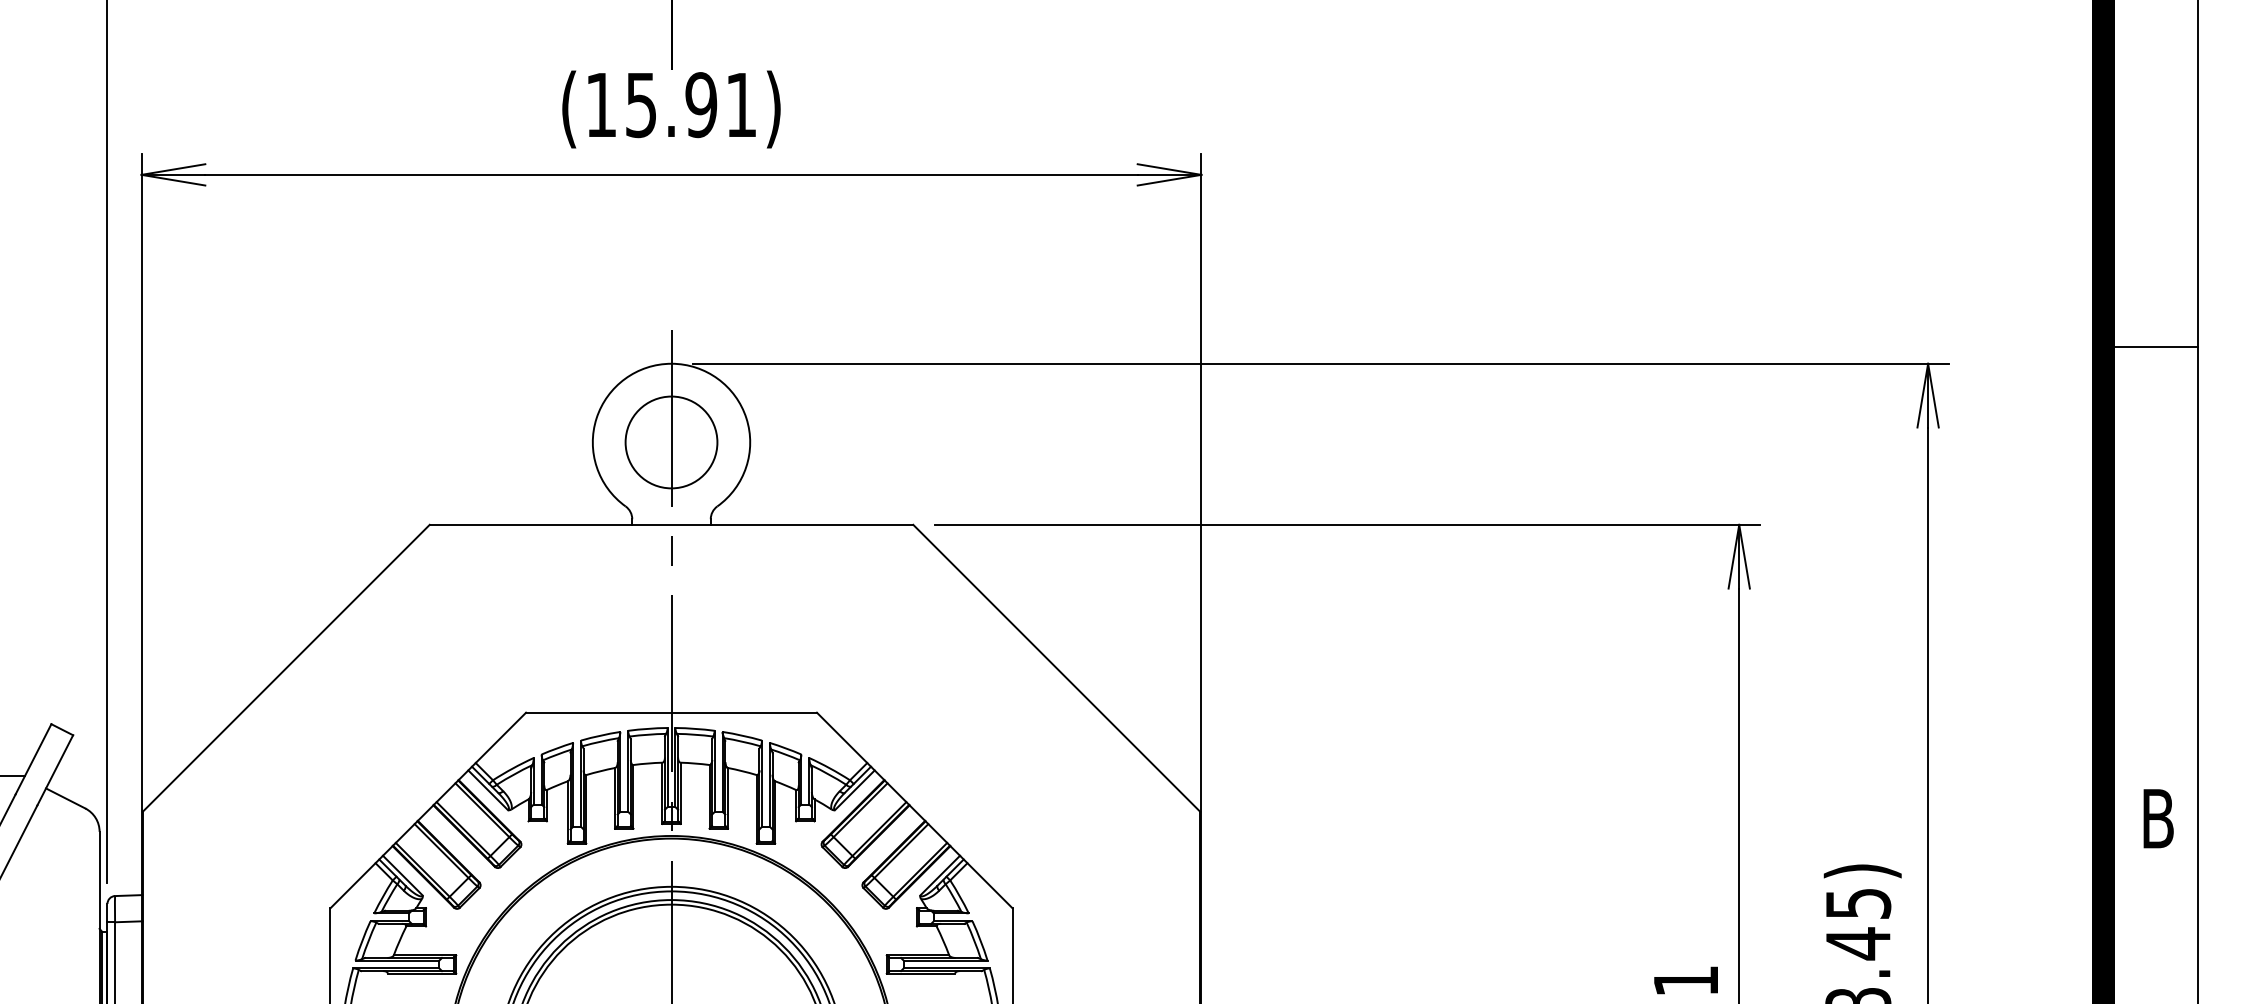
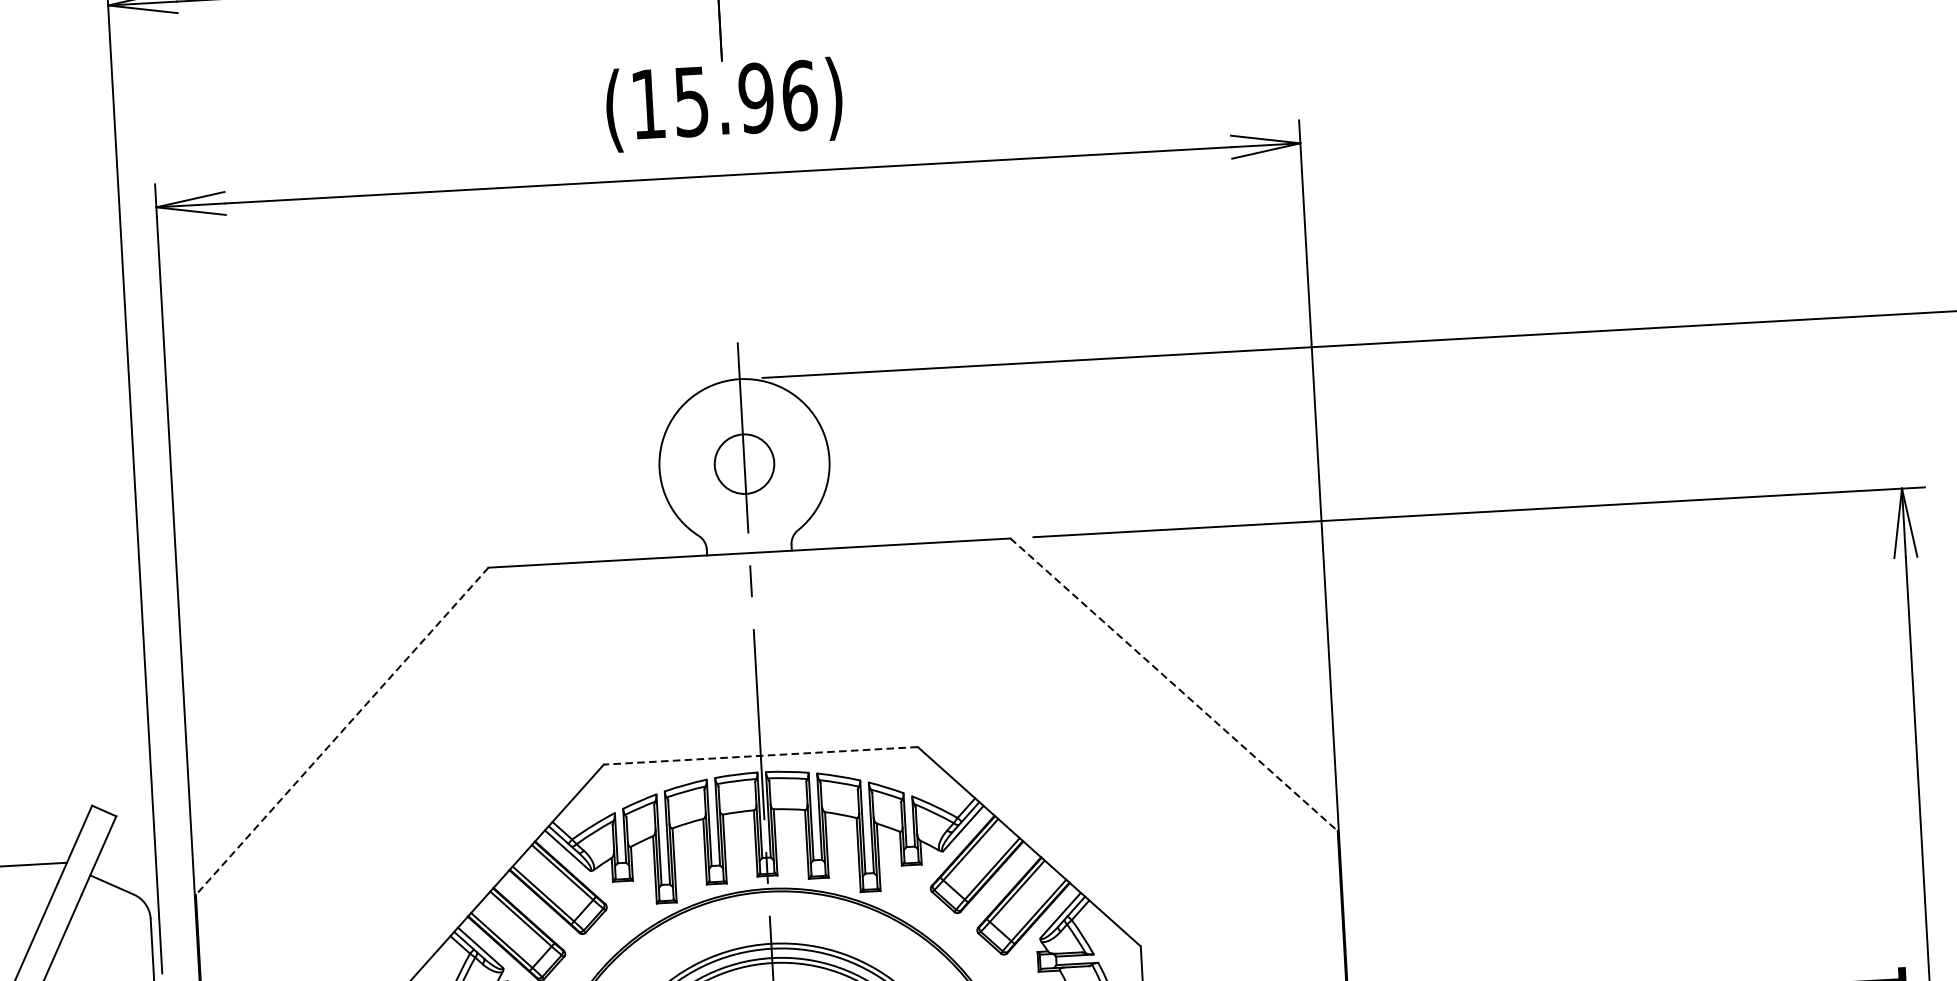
text: (741, 105) -> (799, 96), (15.91) -> (15.96)
circle: (671, 442) -> (744, 464), size x0.6
line: (285, 668) -> (341, 731), solid -> dashed
line: (1057, 668) -> (1174, 684), solid -> dashed
line: (671, 712) -> (760, 755), solid -> dashed

